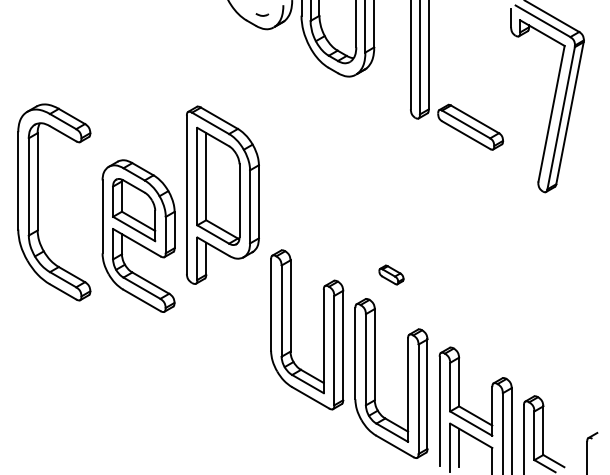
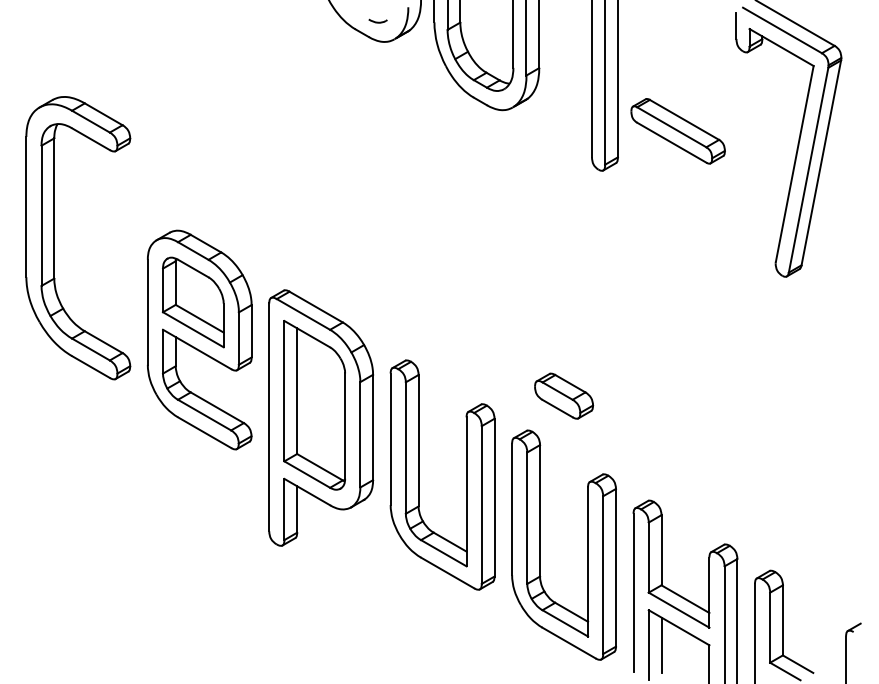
part: (470, 126) -> (677, 130), moved
part: (222, 194) -> (320, 416), moved
part: (38, 202) -> (55, 238), moved
part: (391, 274) -> (564, 395), size x1.67

